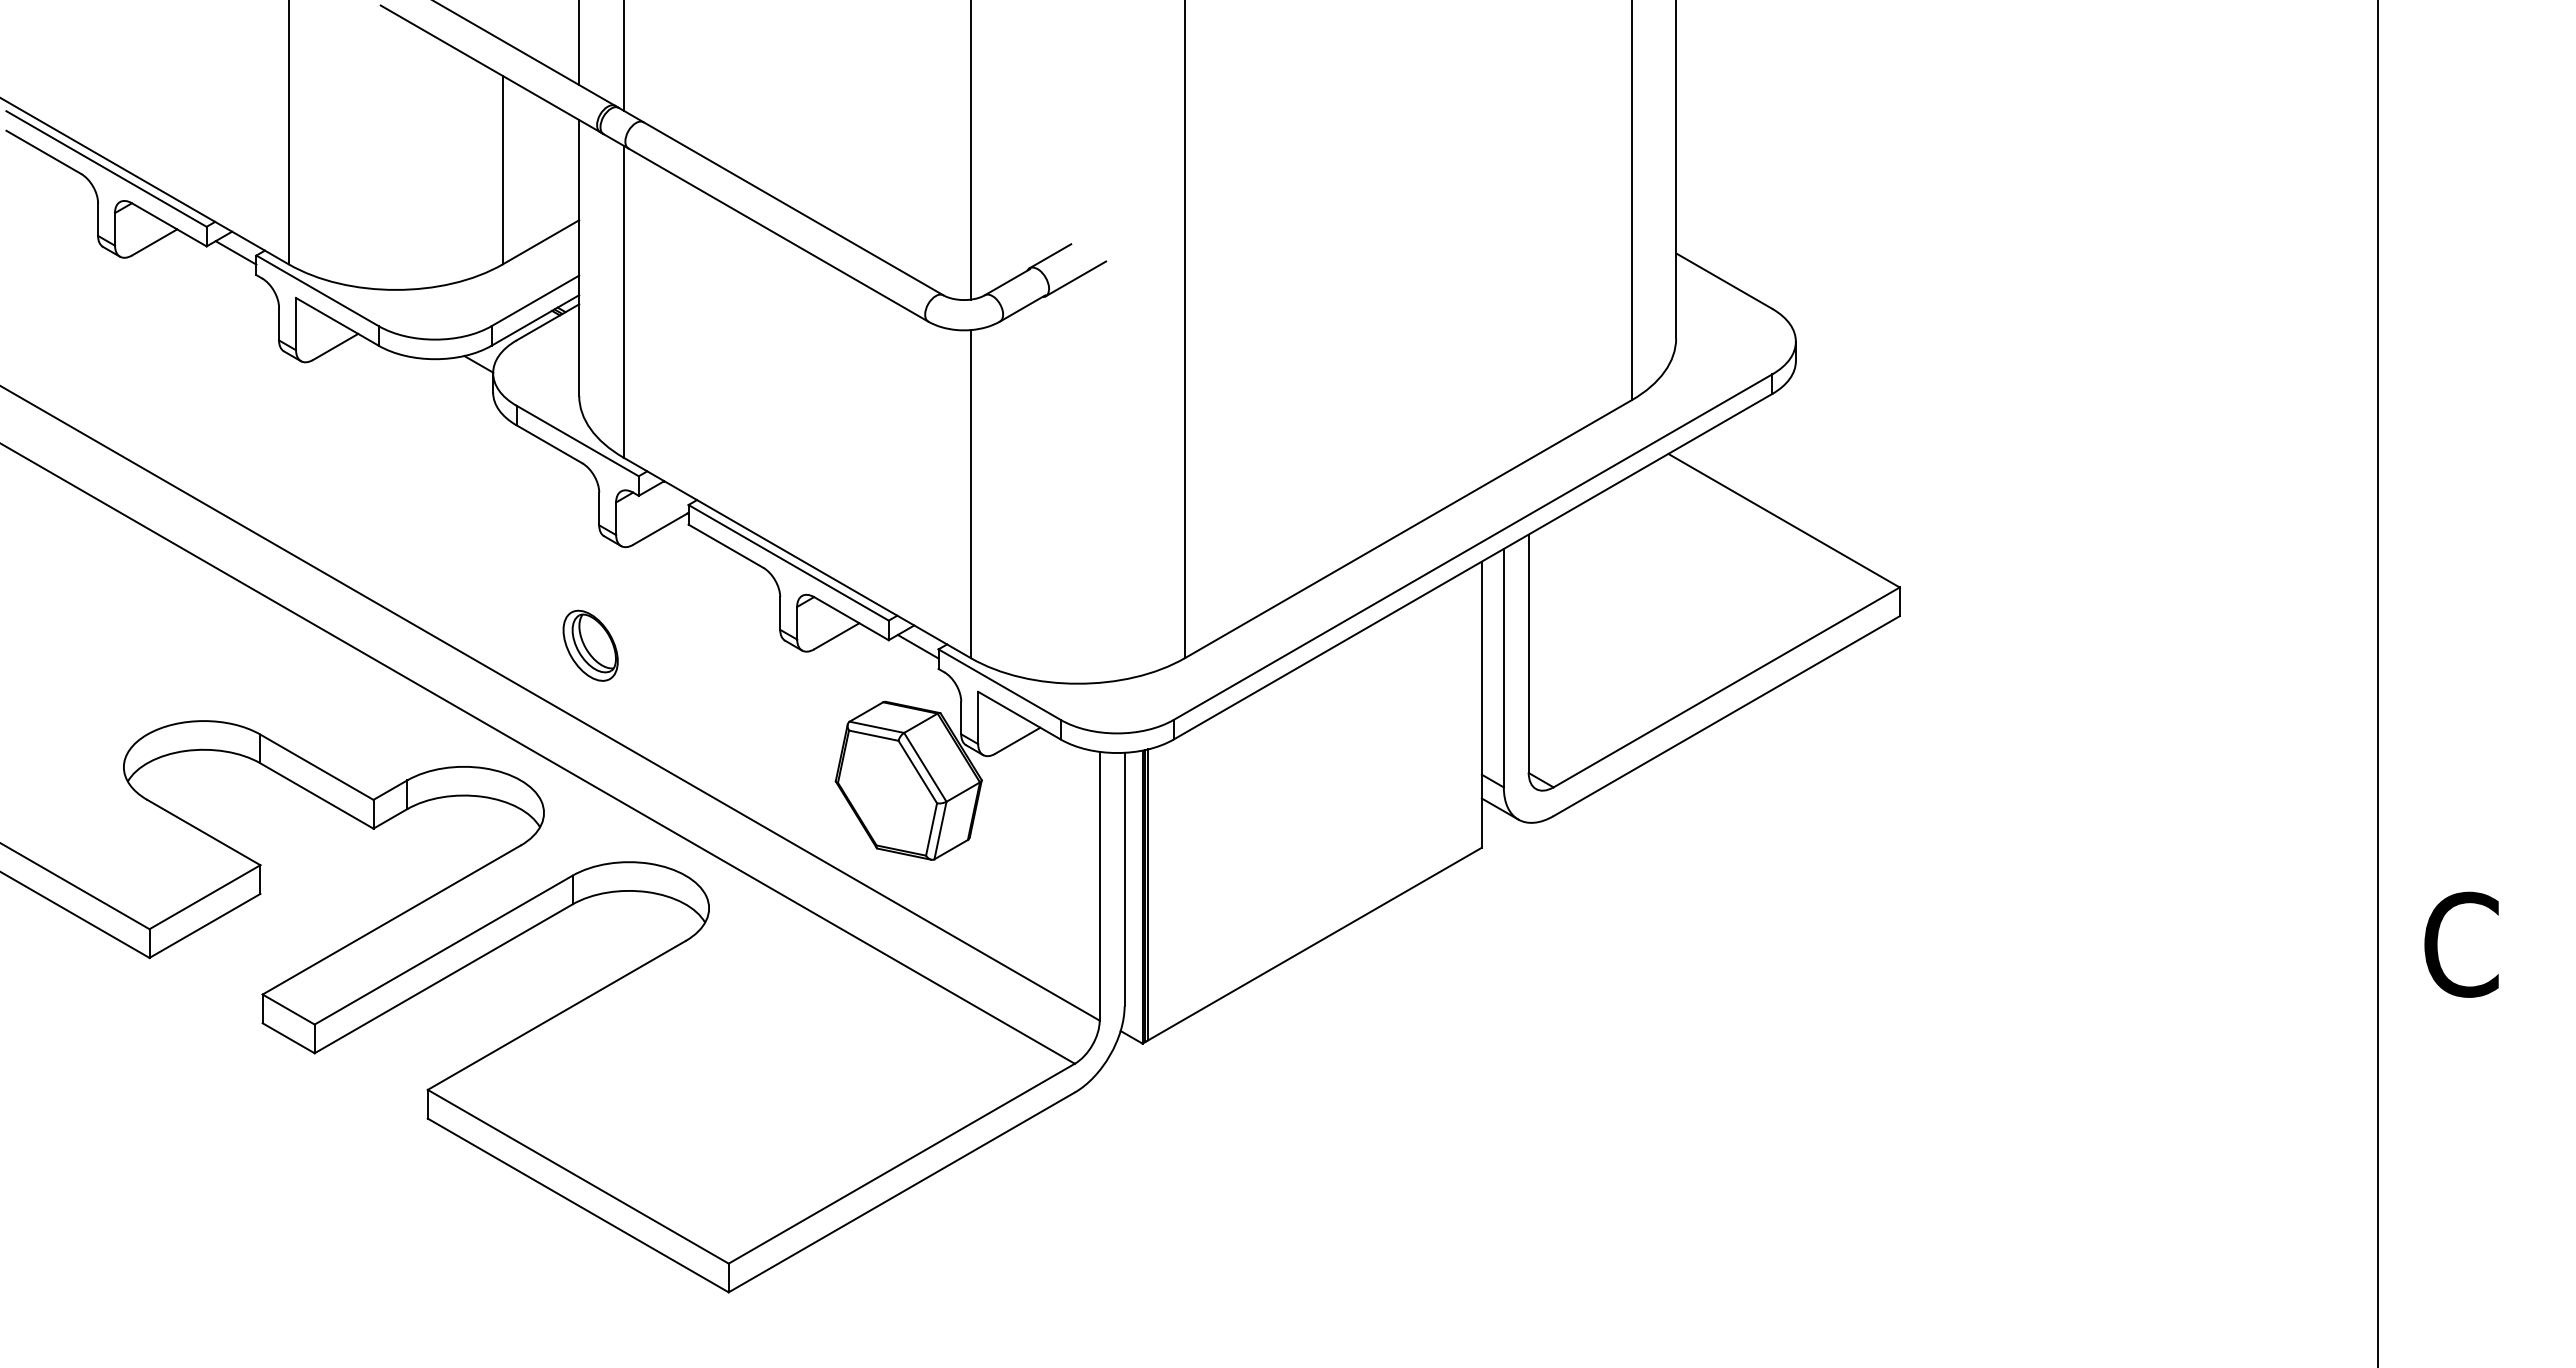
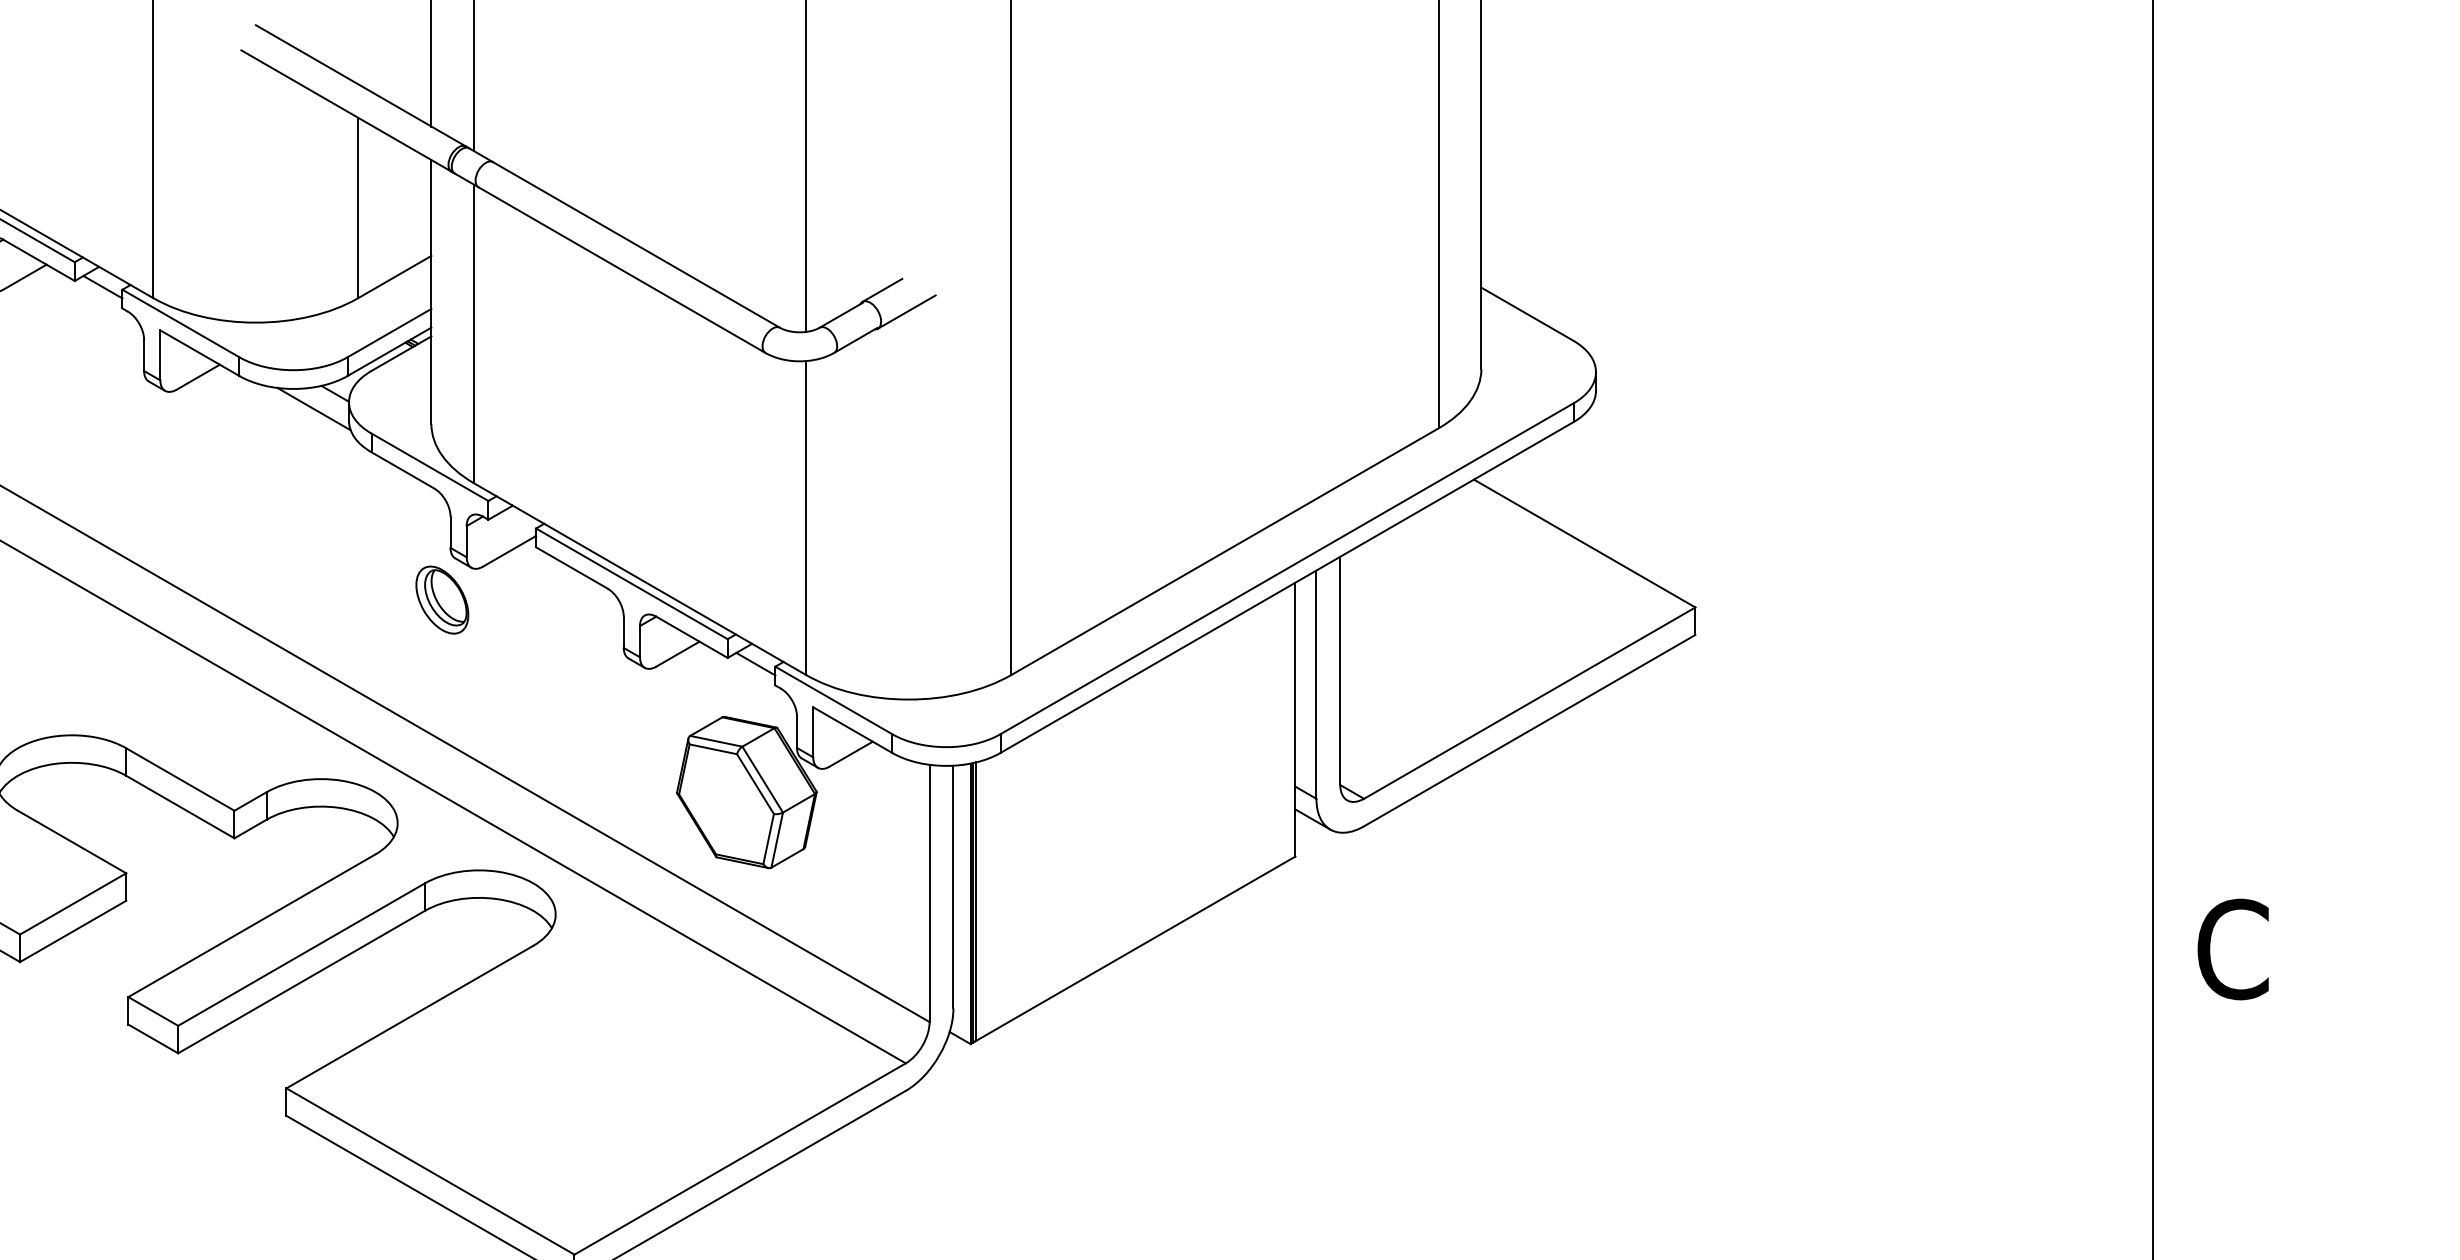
line: (456, 380) -> (313, 409), added
part: (590, 645) -> (442, 599), moved

